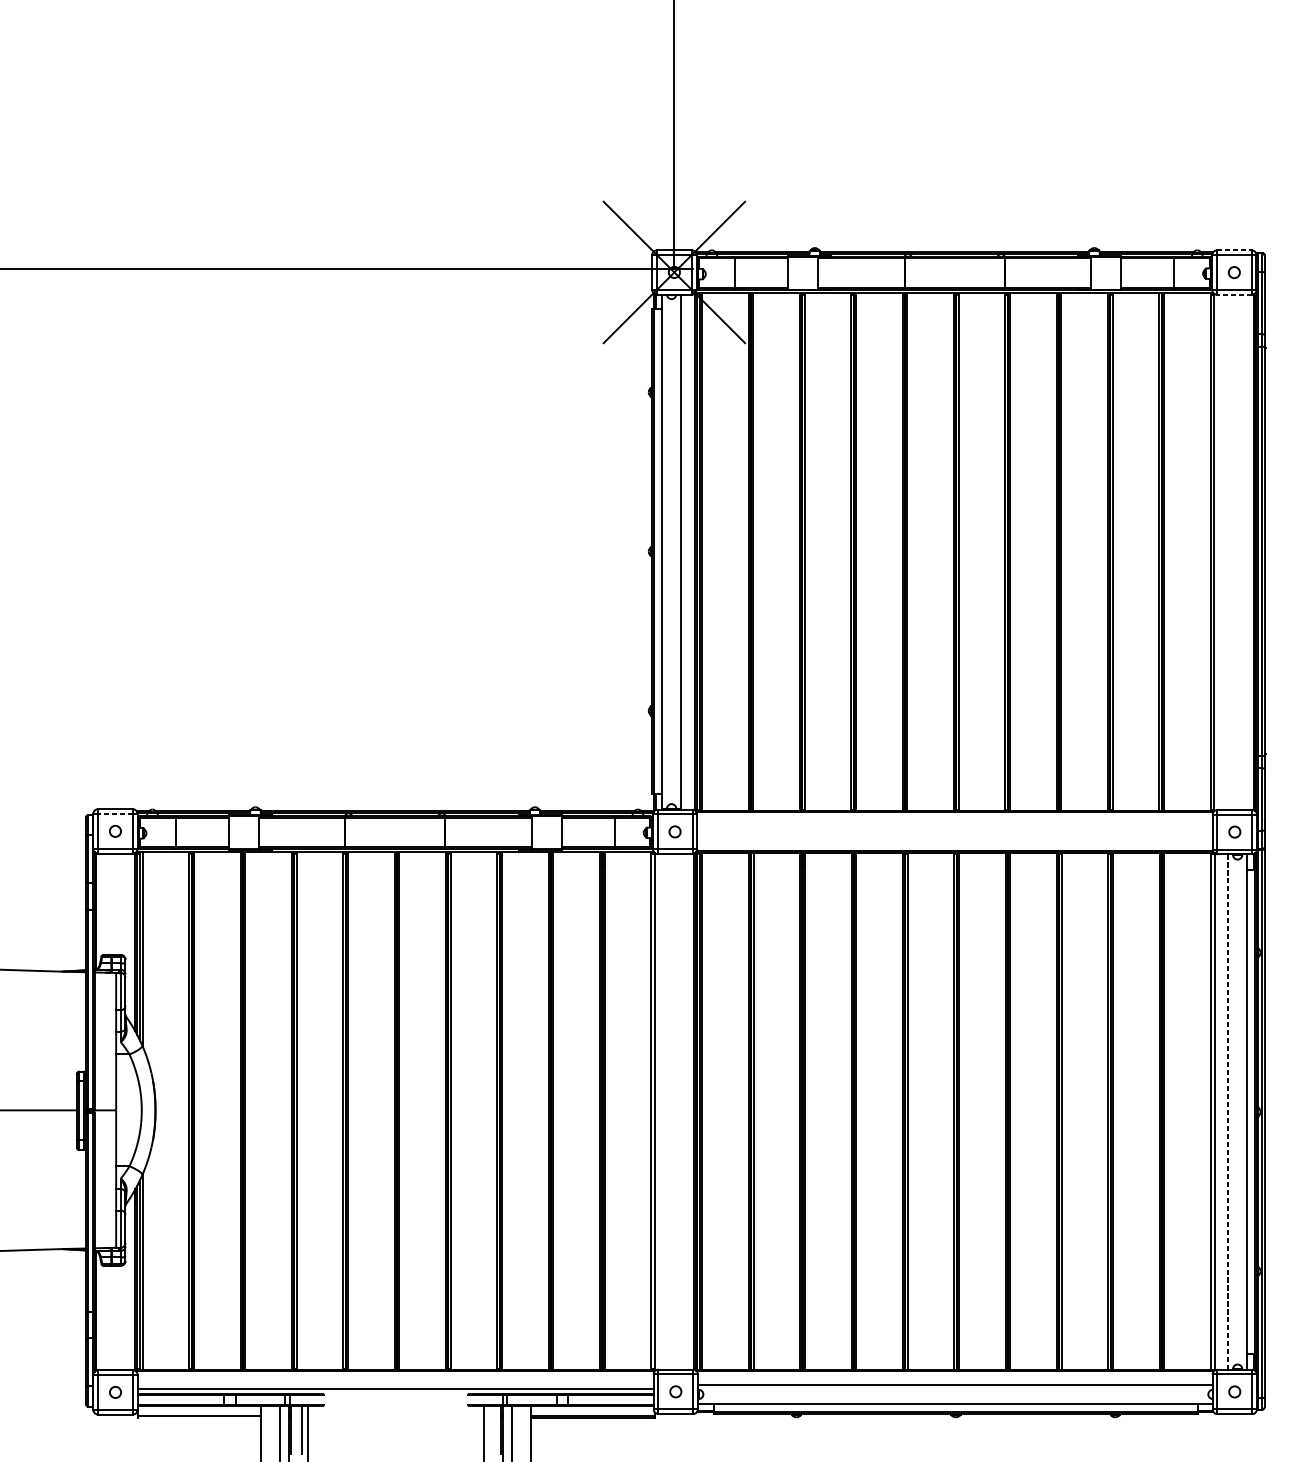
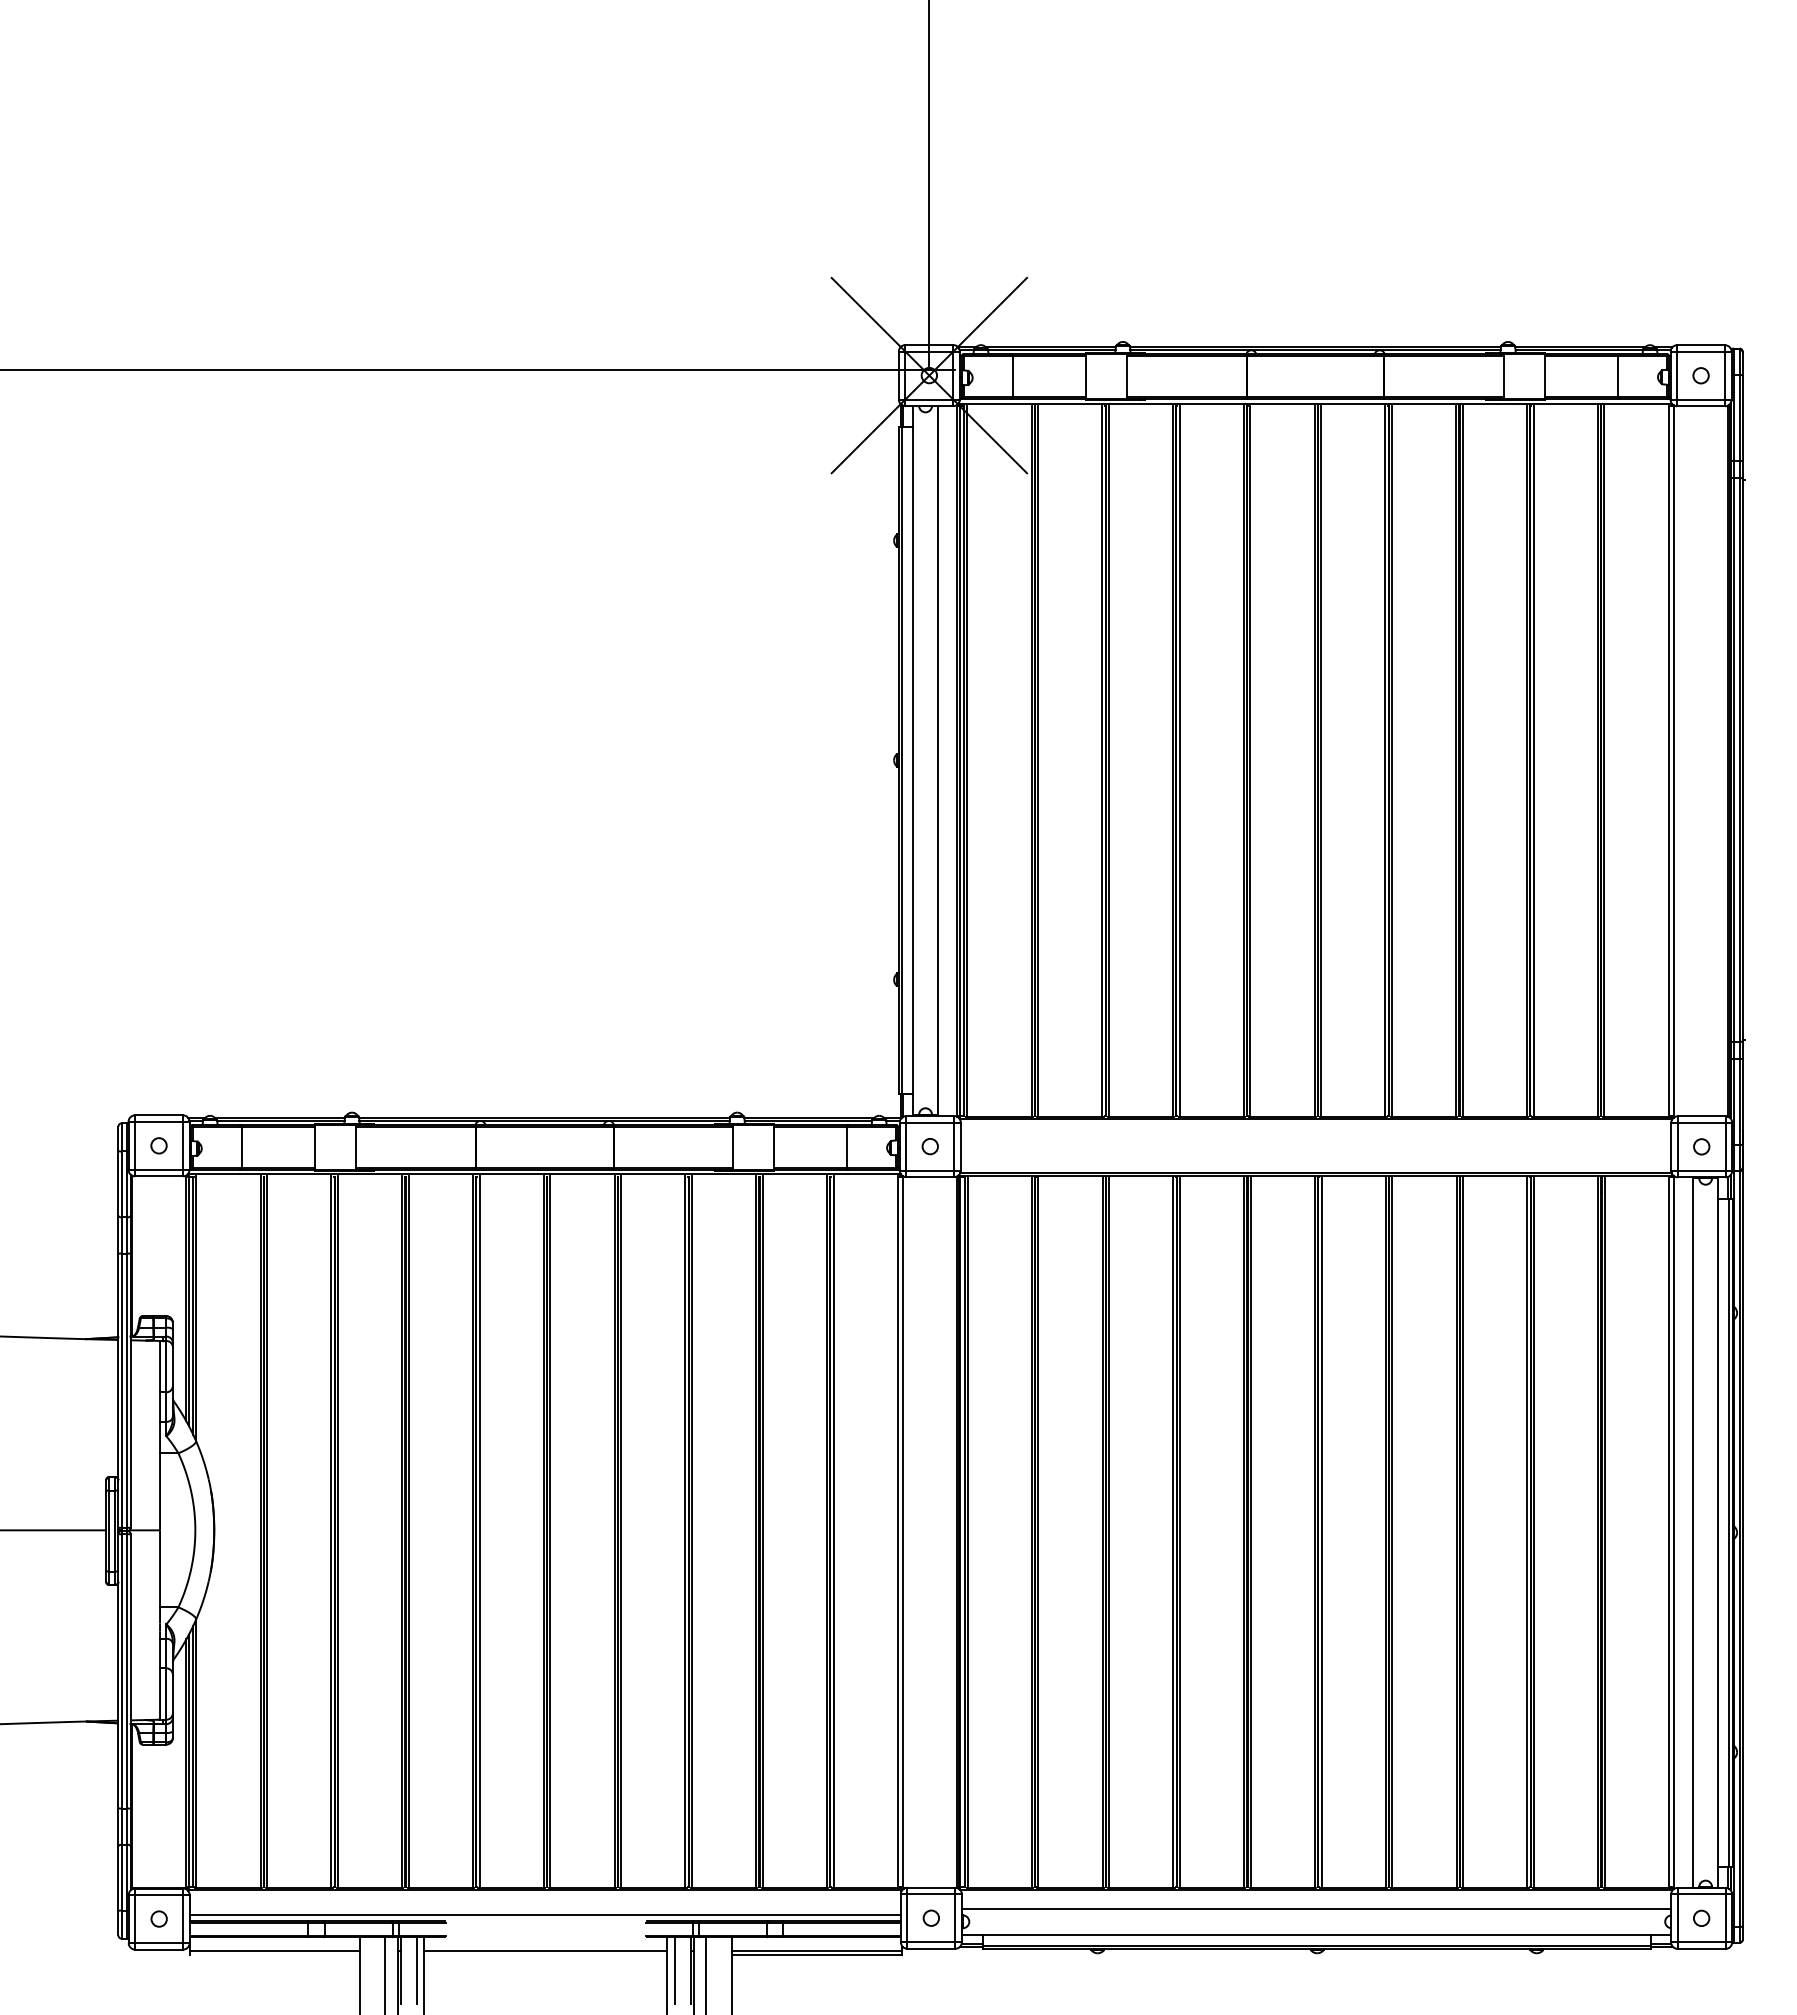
line: (1234, 250) -> (1701, 345), dashed -> solid
line: (1233, 294) -> (1700, 406), dashed -> solid
line: (115, 813) -> (158, 1121), dashed -> solid
line: (1228, 1112) -> (1692, 1533), dashed -> solid
line: (395, 1415) -> (545, 1951), added
line: (490, 1429) -> (675, 1970), added

